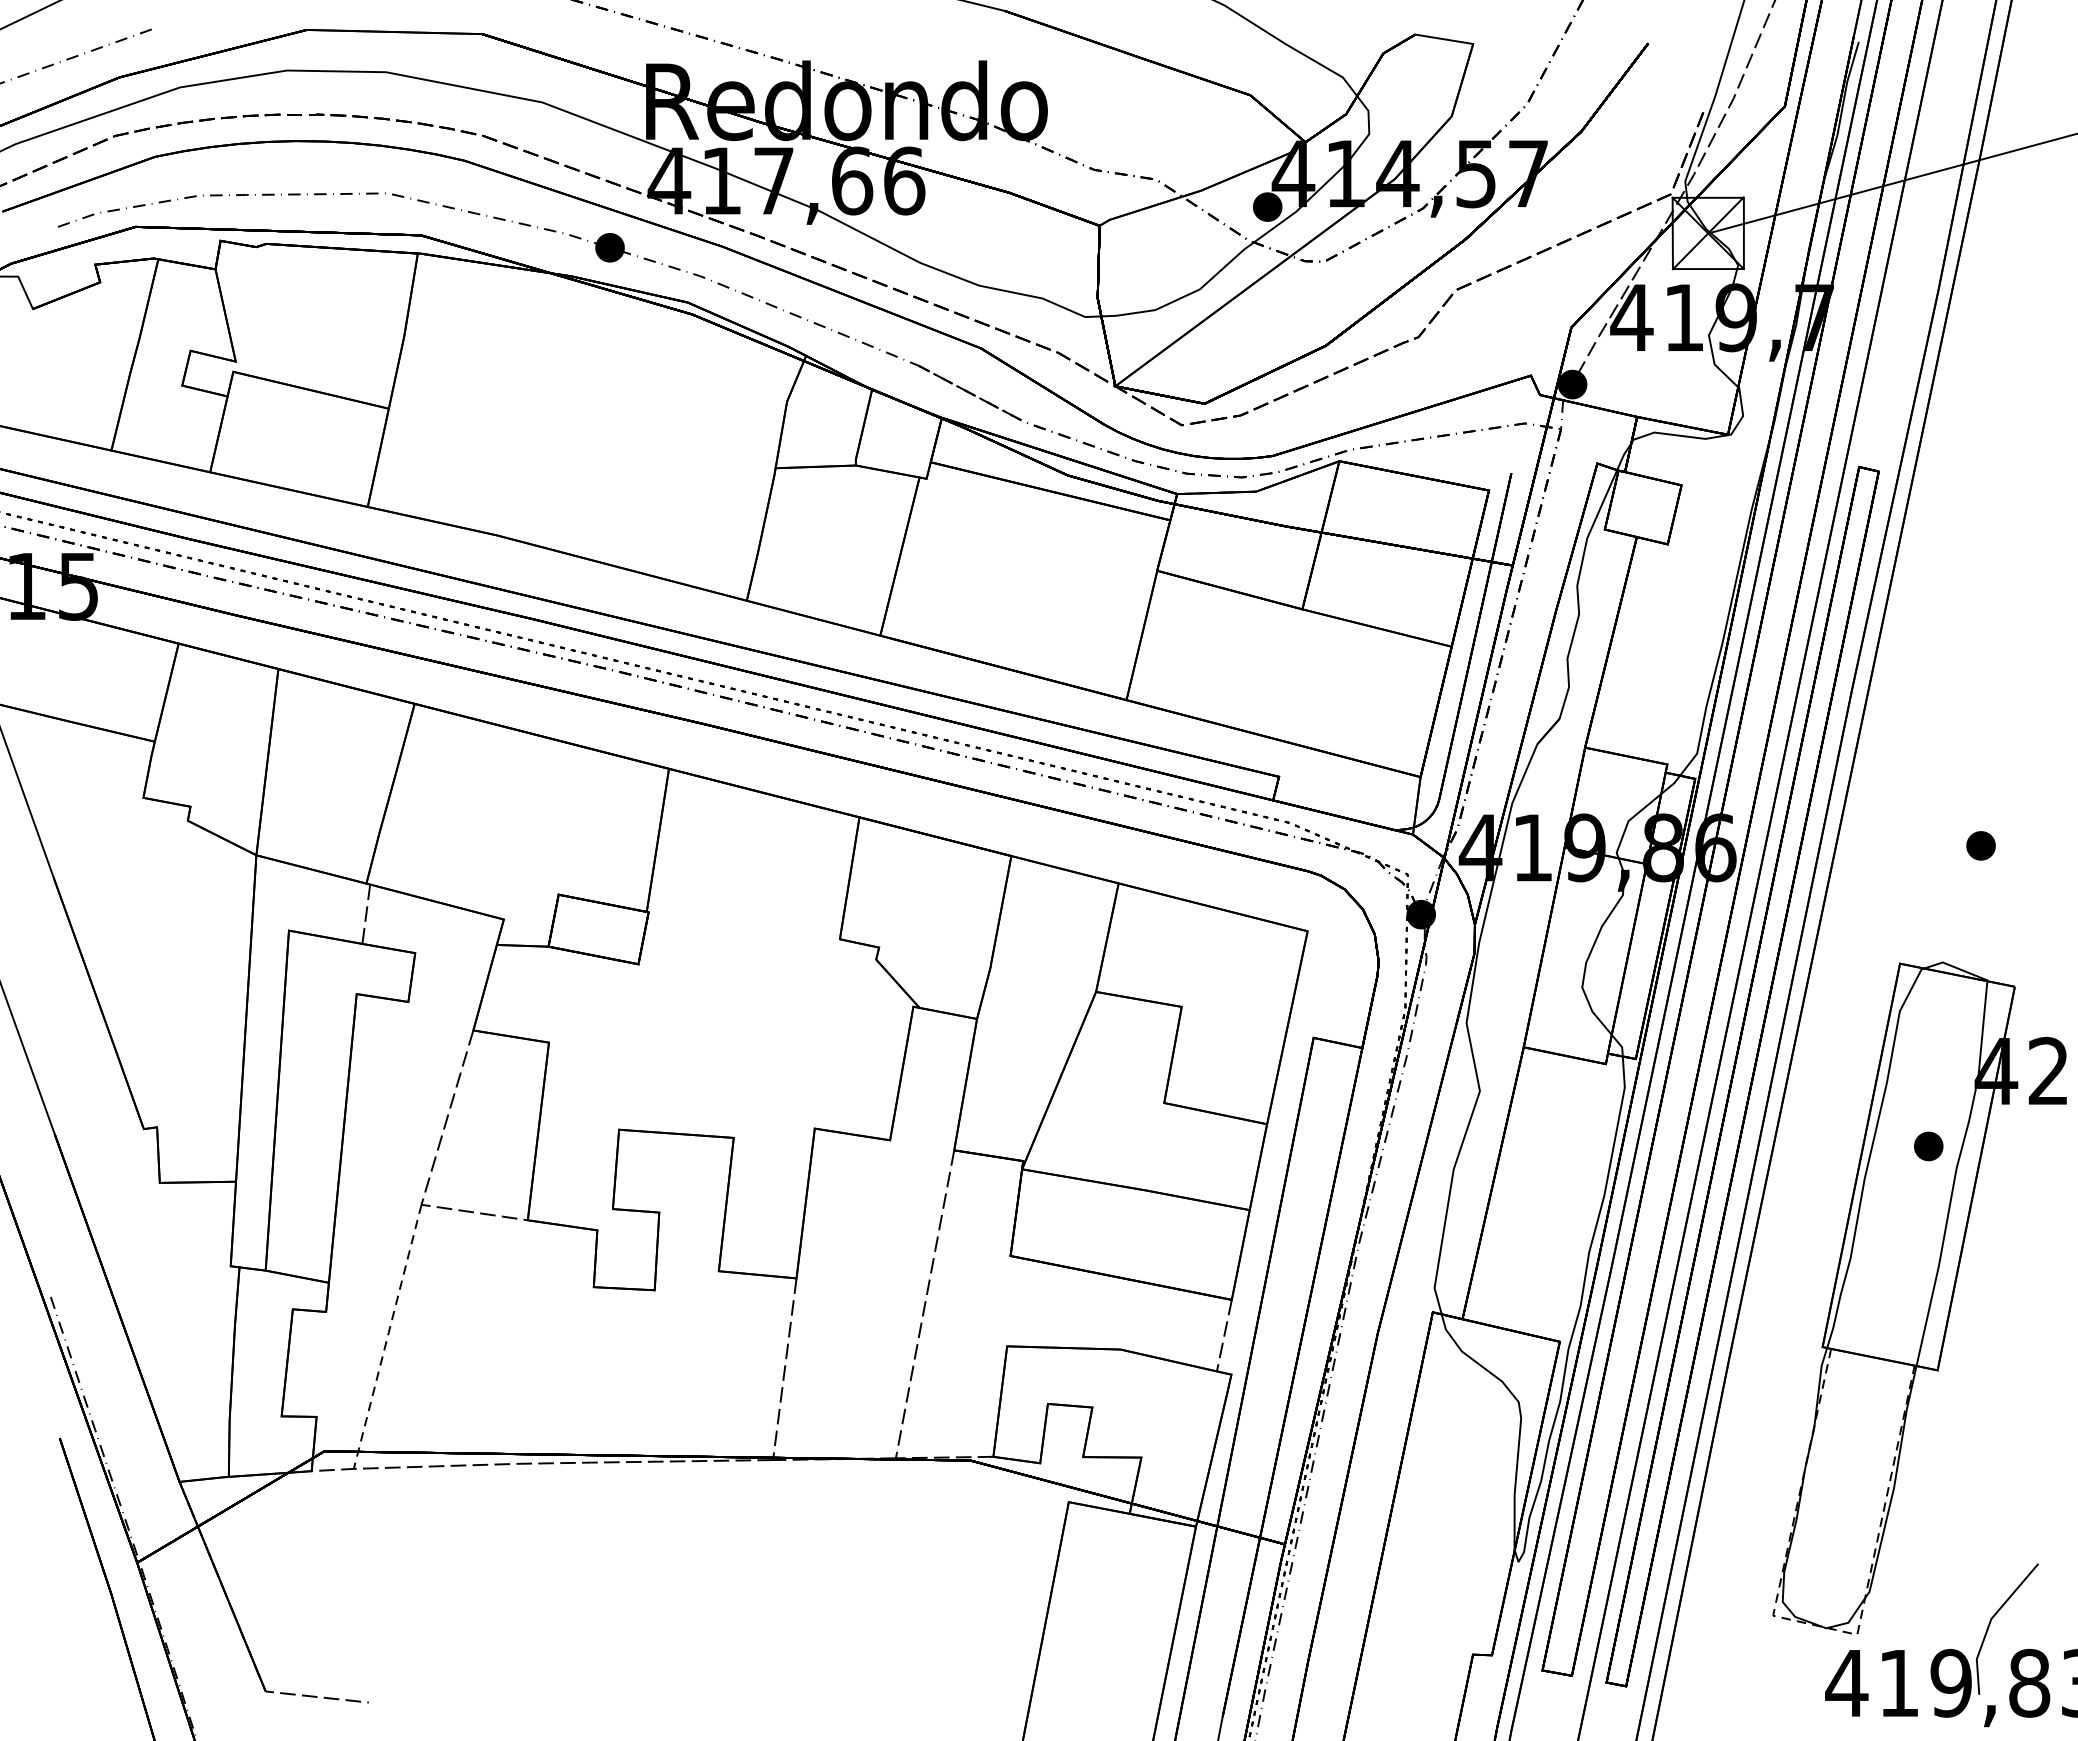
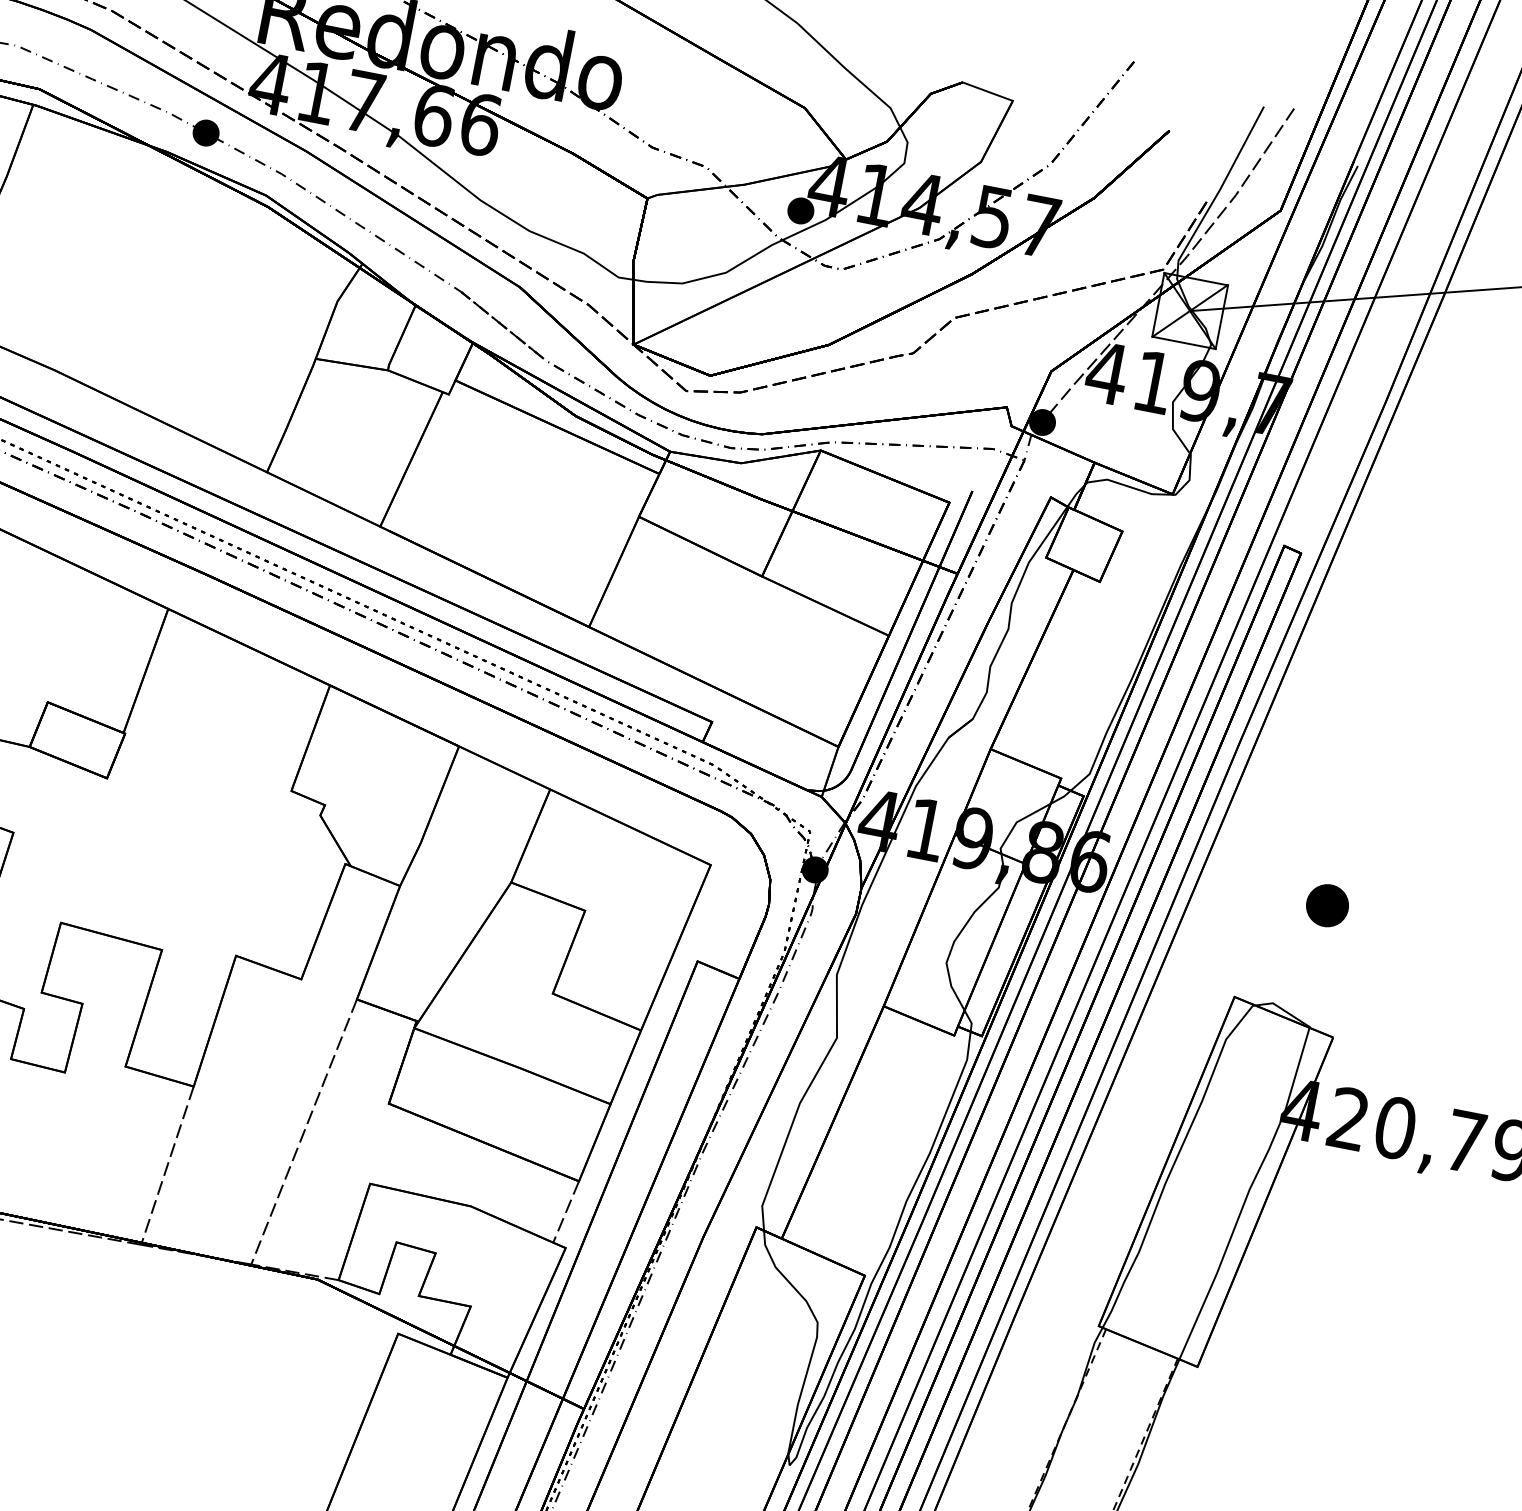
part: (1980, 845) -> (1327, 905), size x1.6
part: (1928, 1146) -> (1228, 1165), removed

